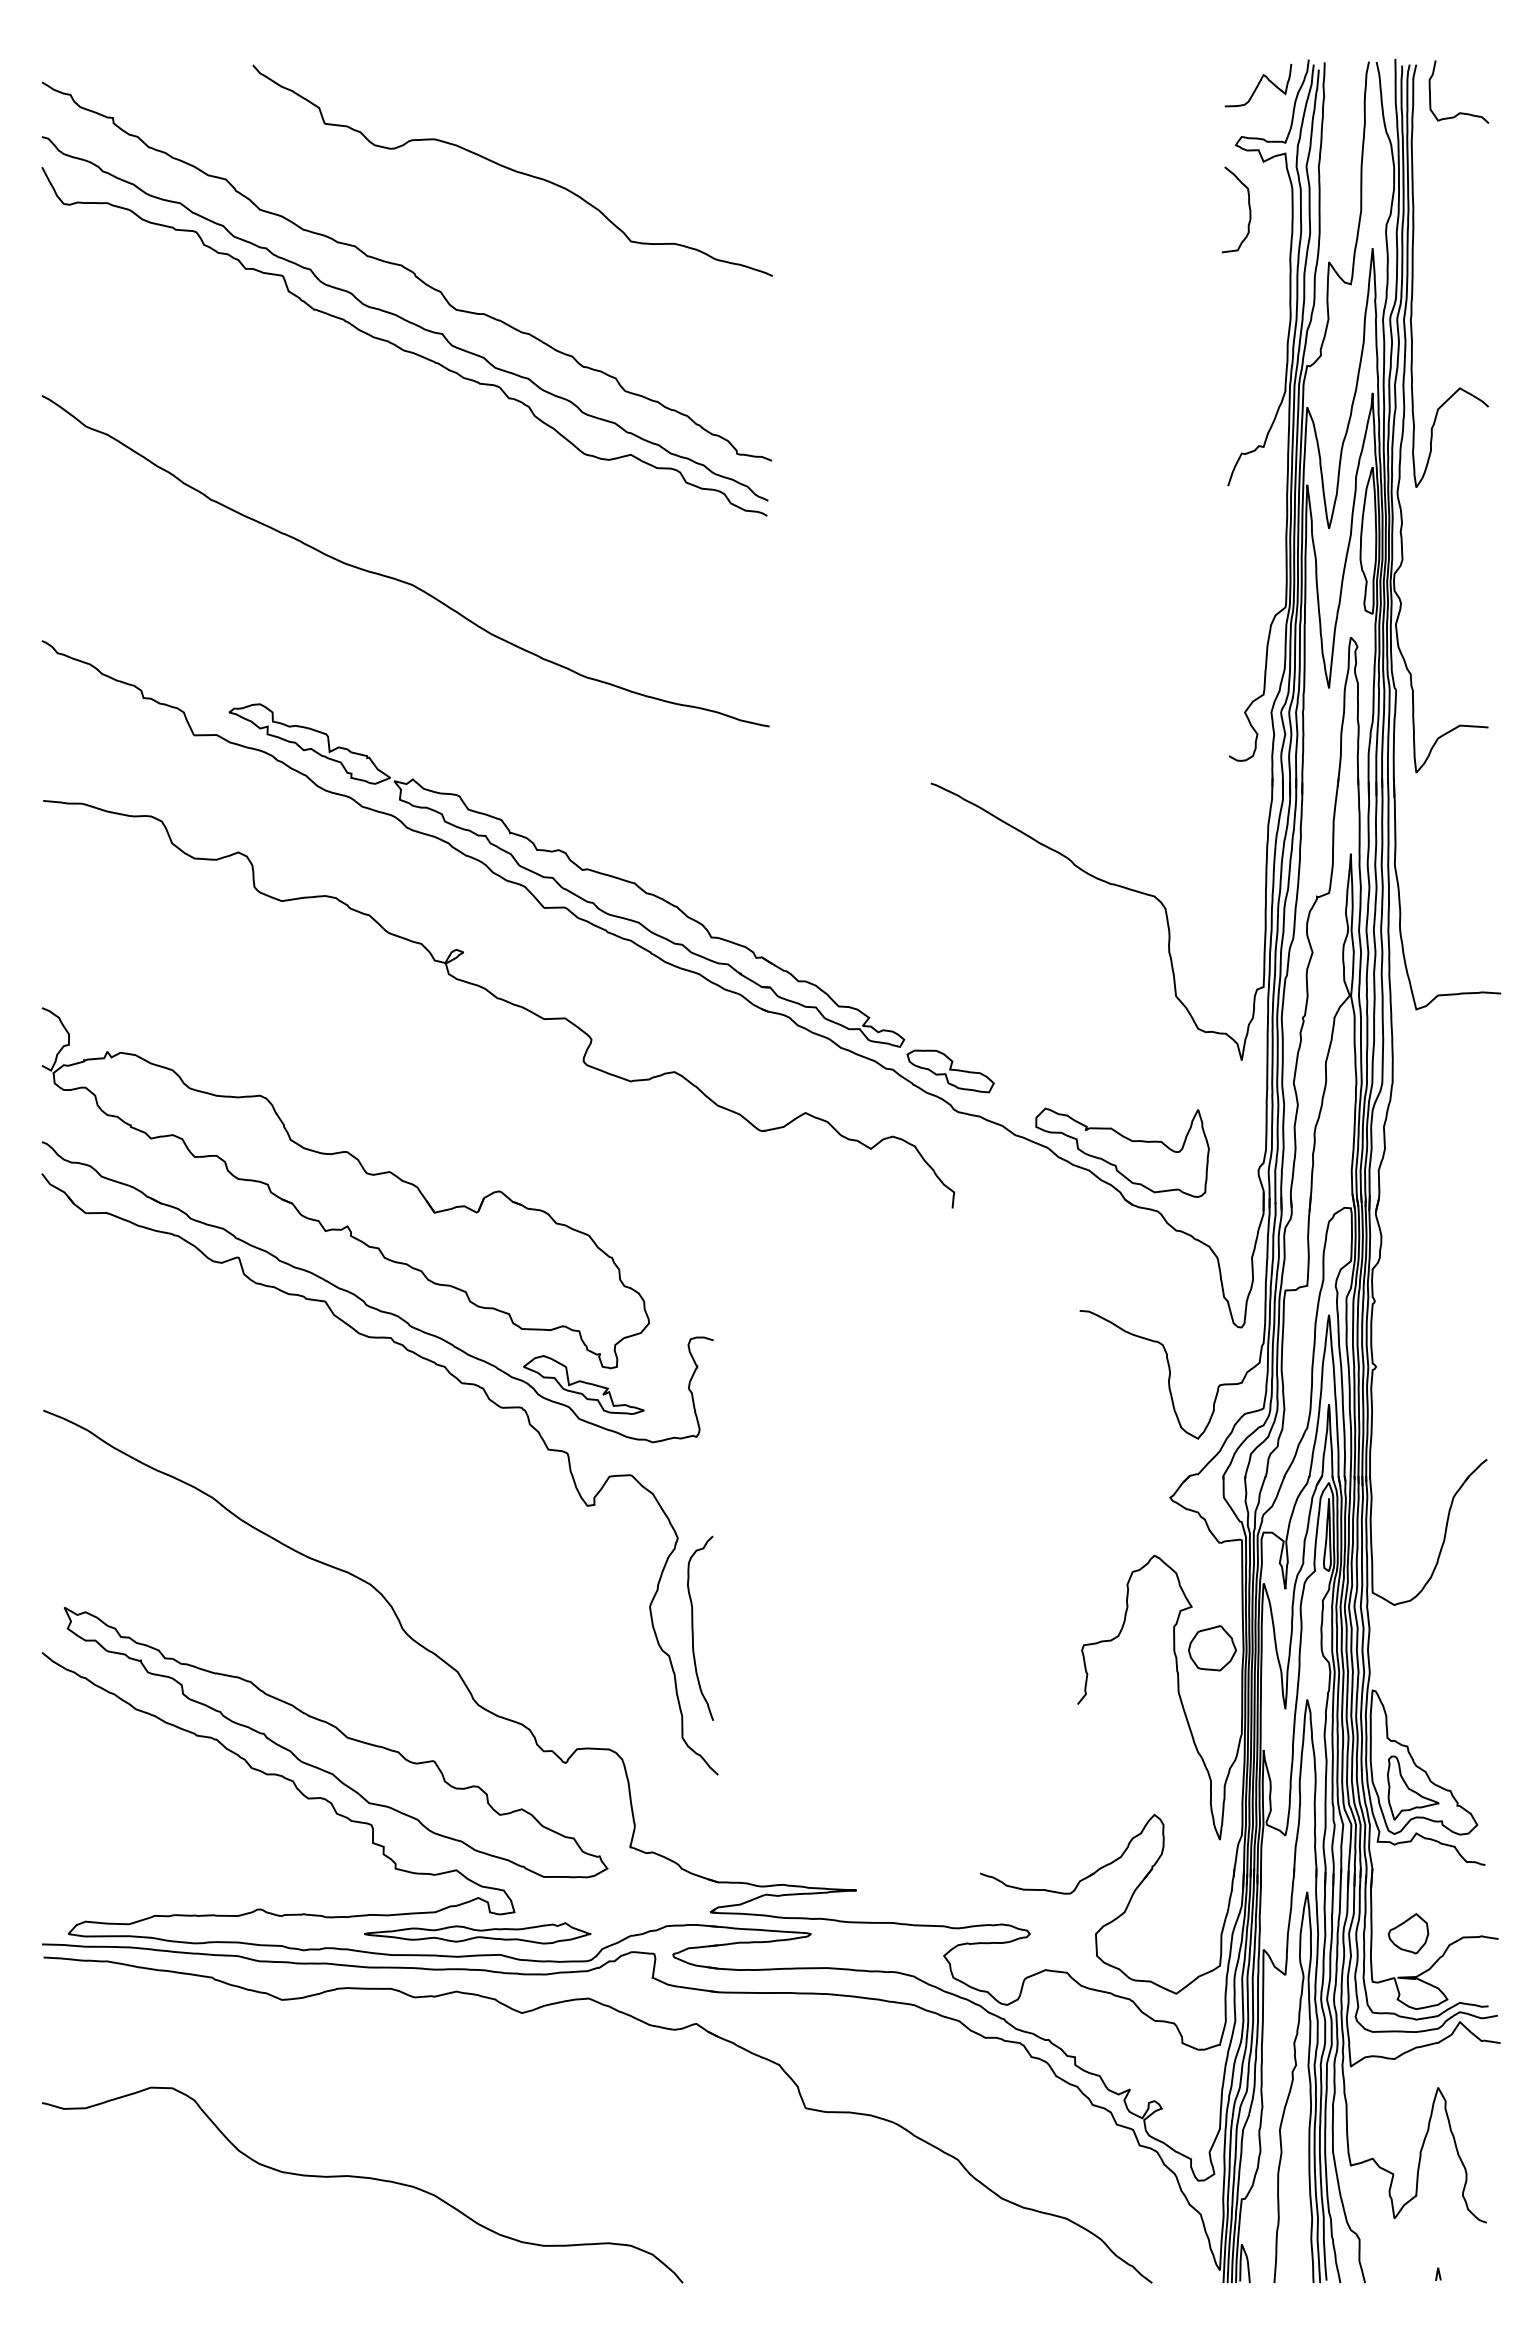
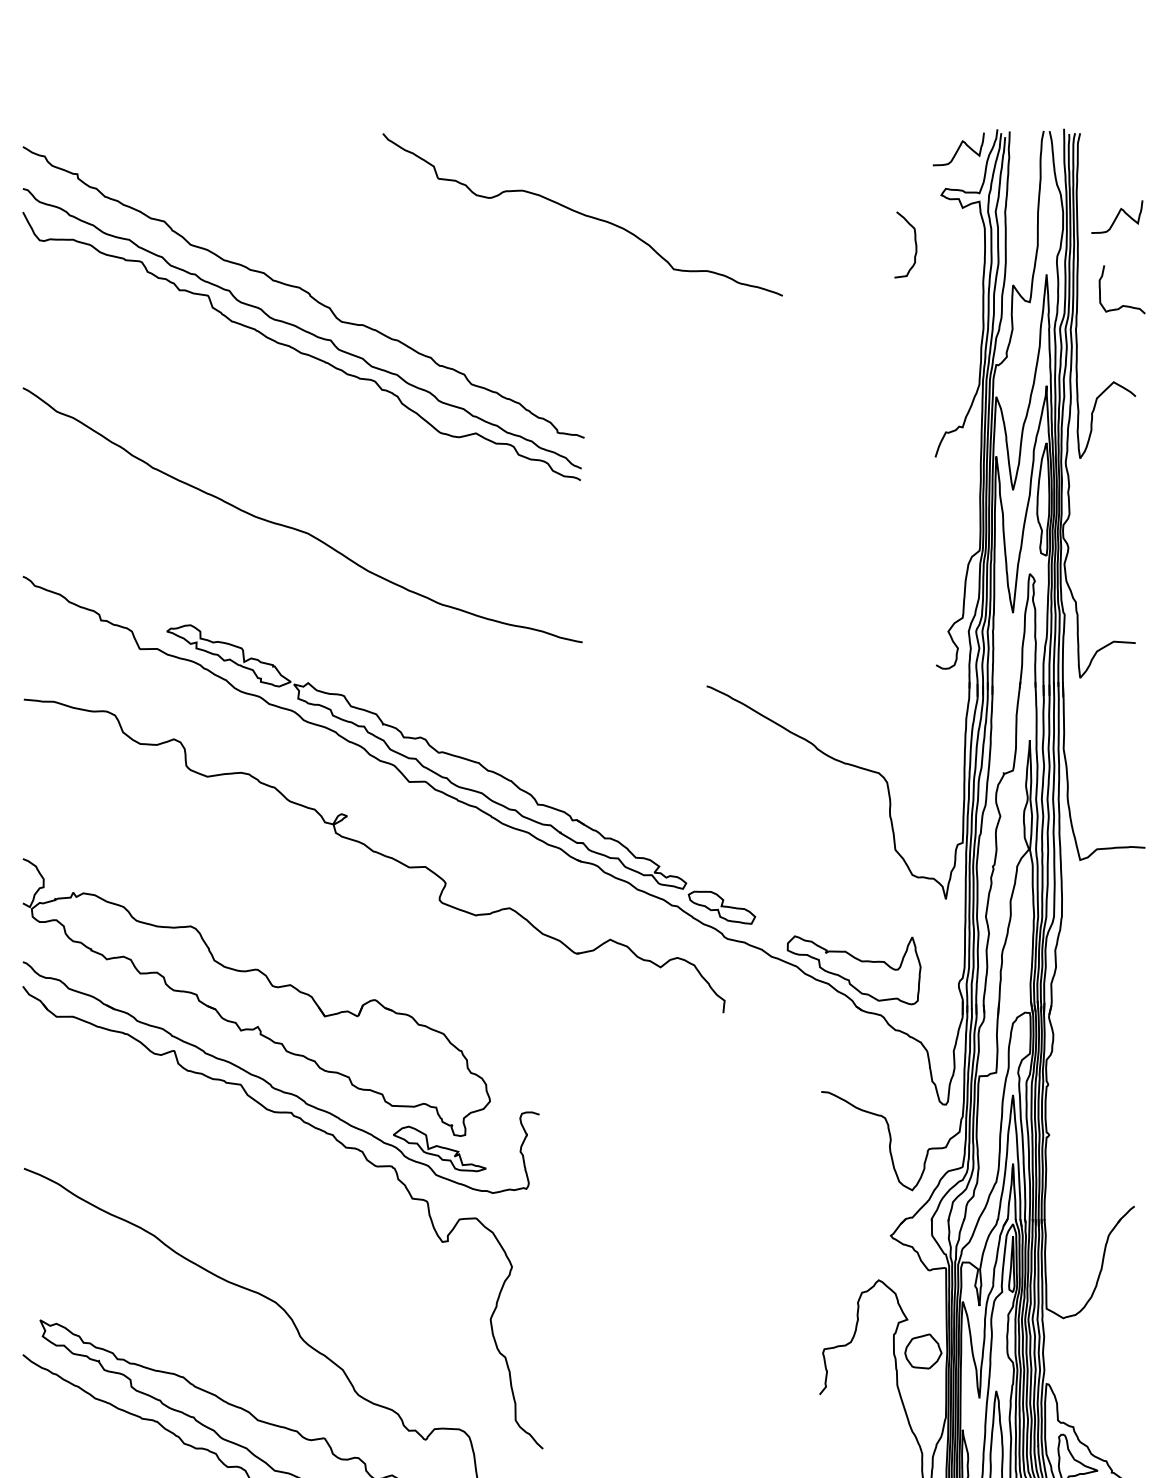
curve: (1459, 112) -> (1122, 305), moved
curve: (512, 170) -> (582, 214), moved
curve: (1464, 173) -> (1117, 216), added
curve: (1248, 206) -> (914, 242), moved
curve: (693, 1627) -> (524, 1335), removed

